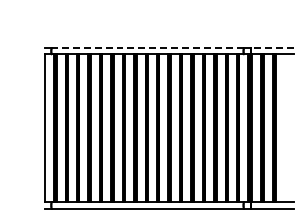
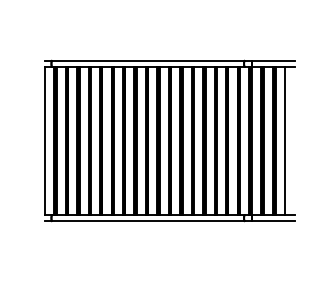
line: (147, 48) -> (147, 60), dashed -> solid
line: (271, 48) -> (272, 60), dashed -> solid
line: (284, 127) -> (285, 140), added

